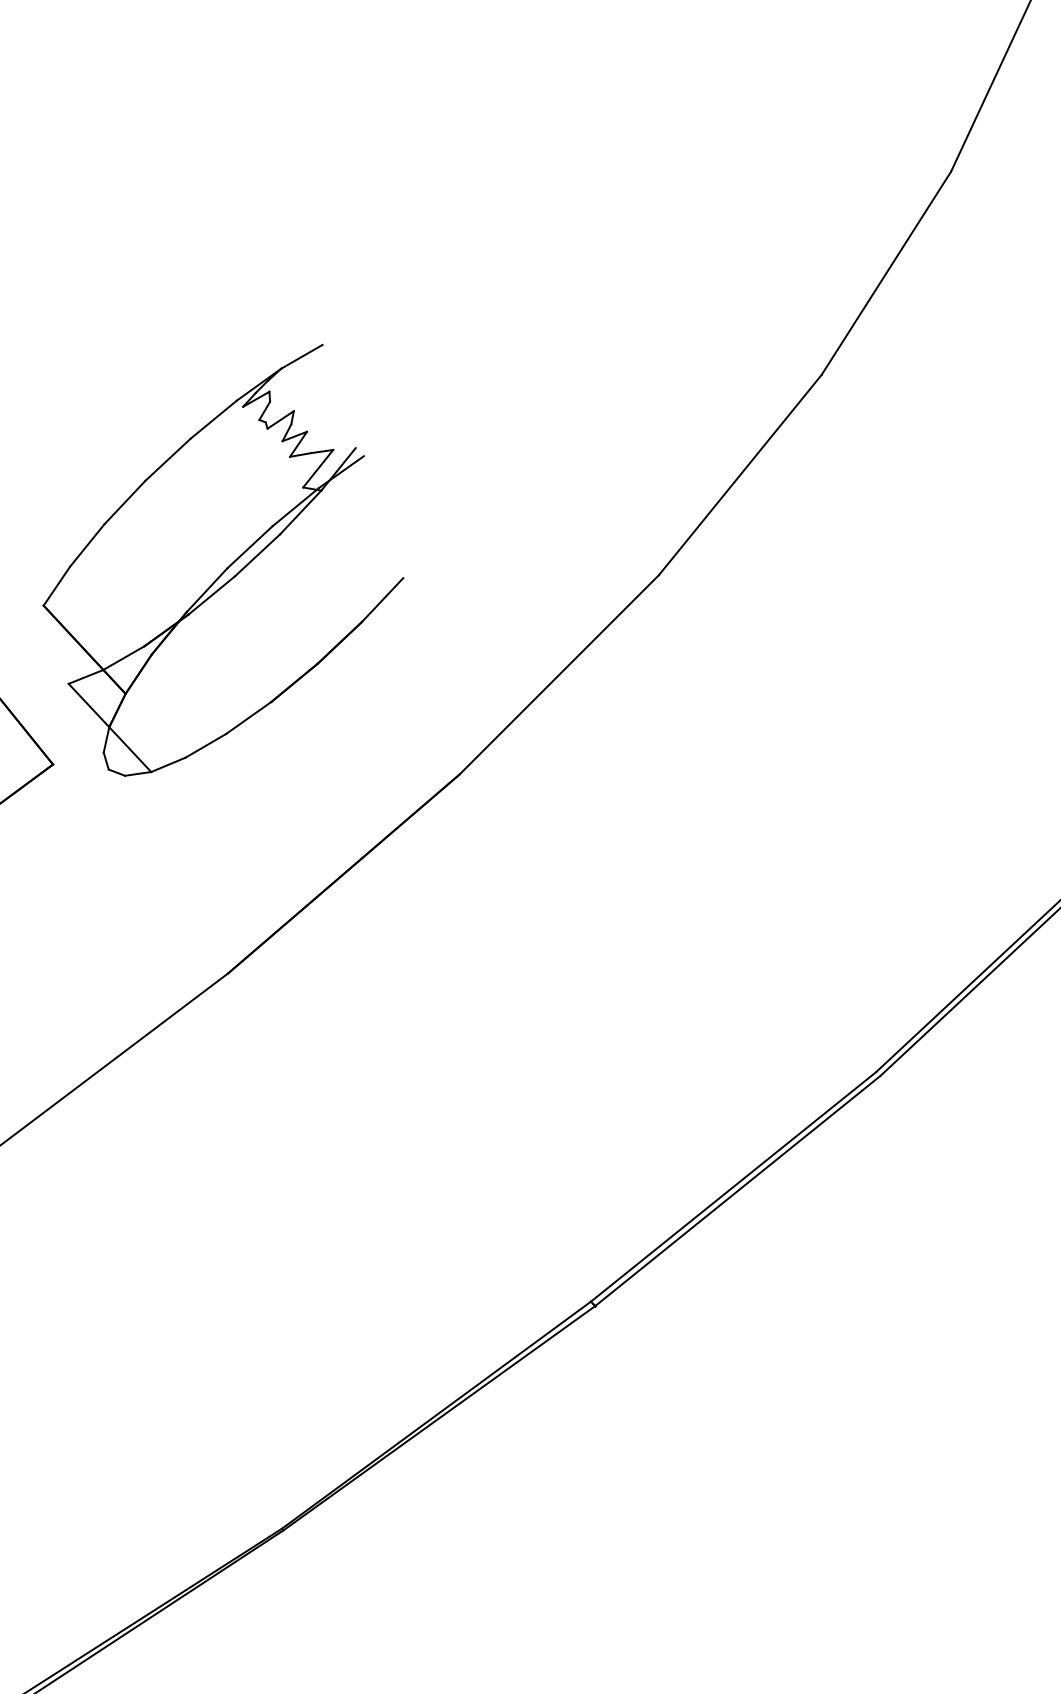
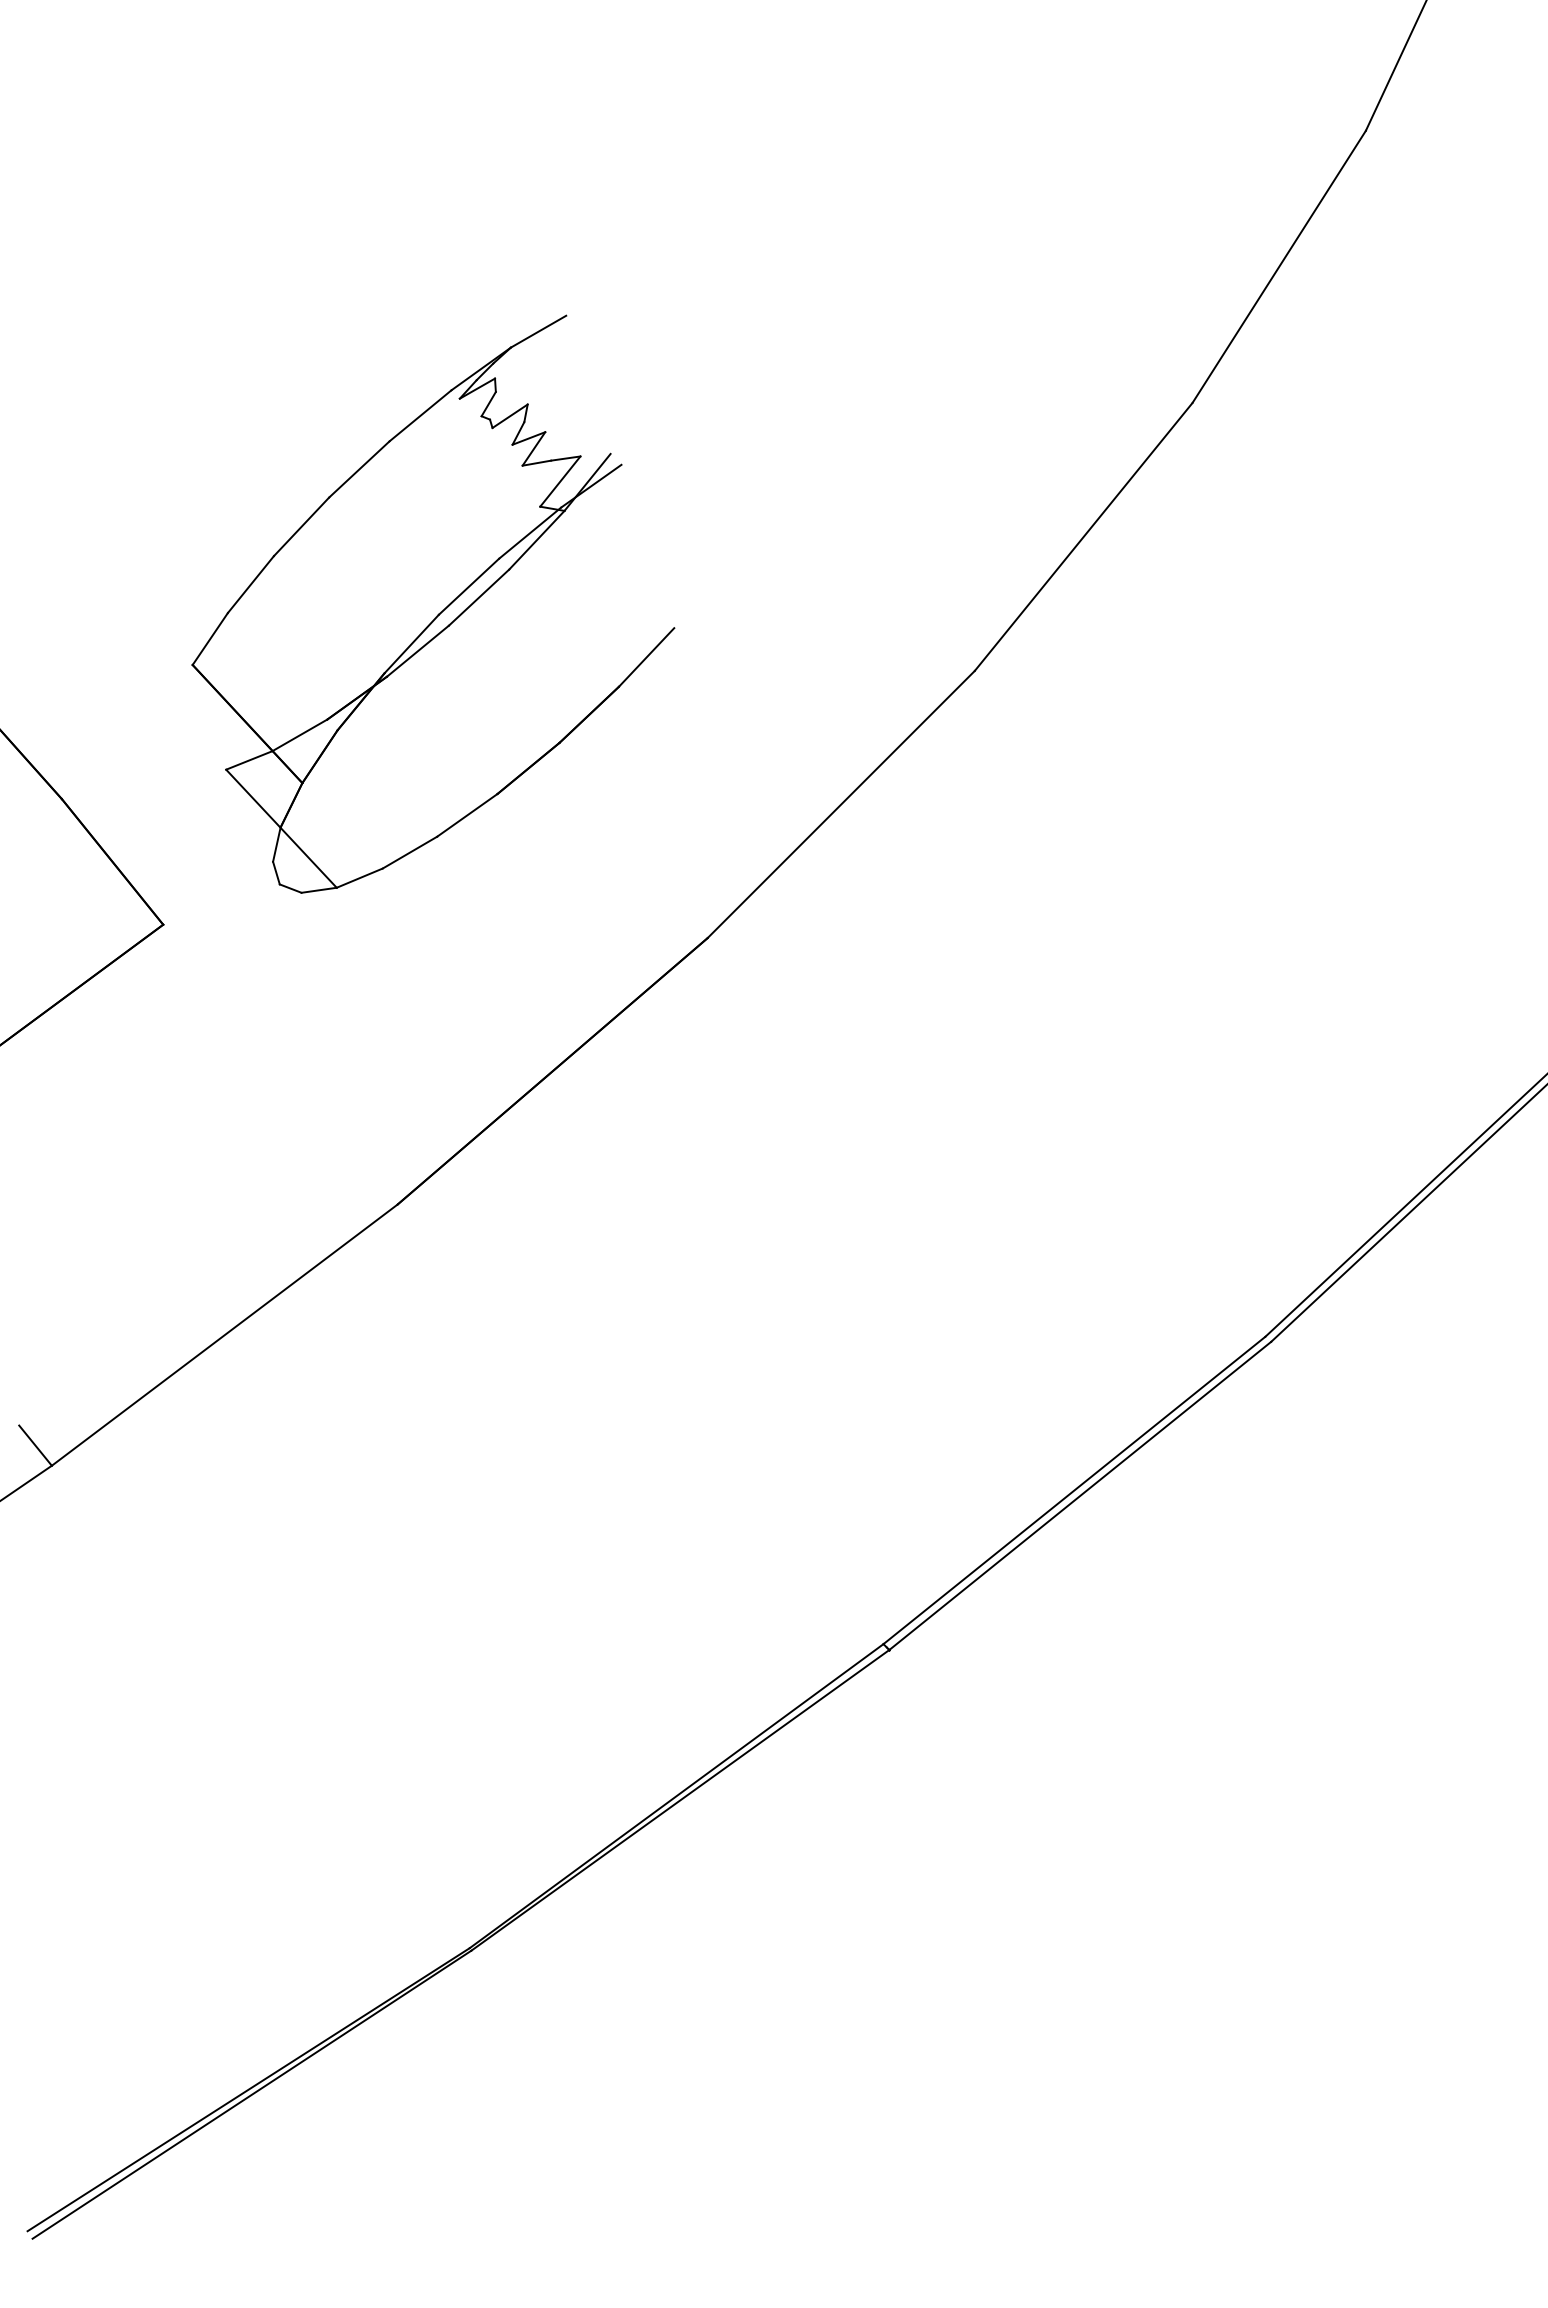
part: (223, 559) -> (433, 603), moved

